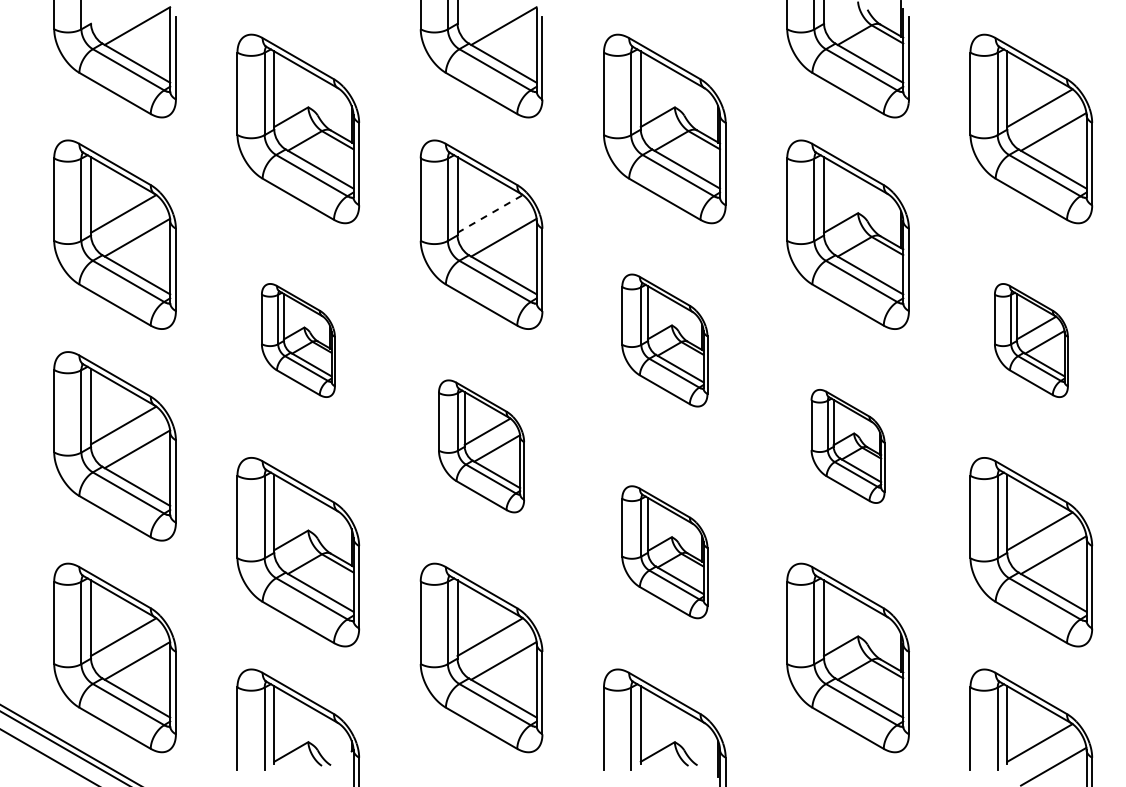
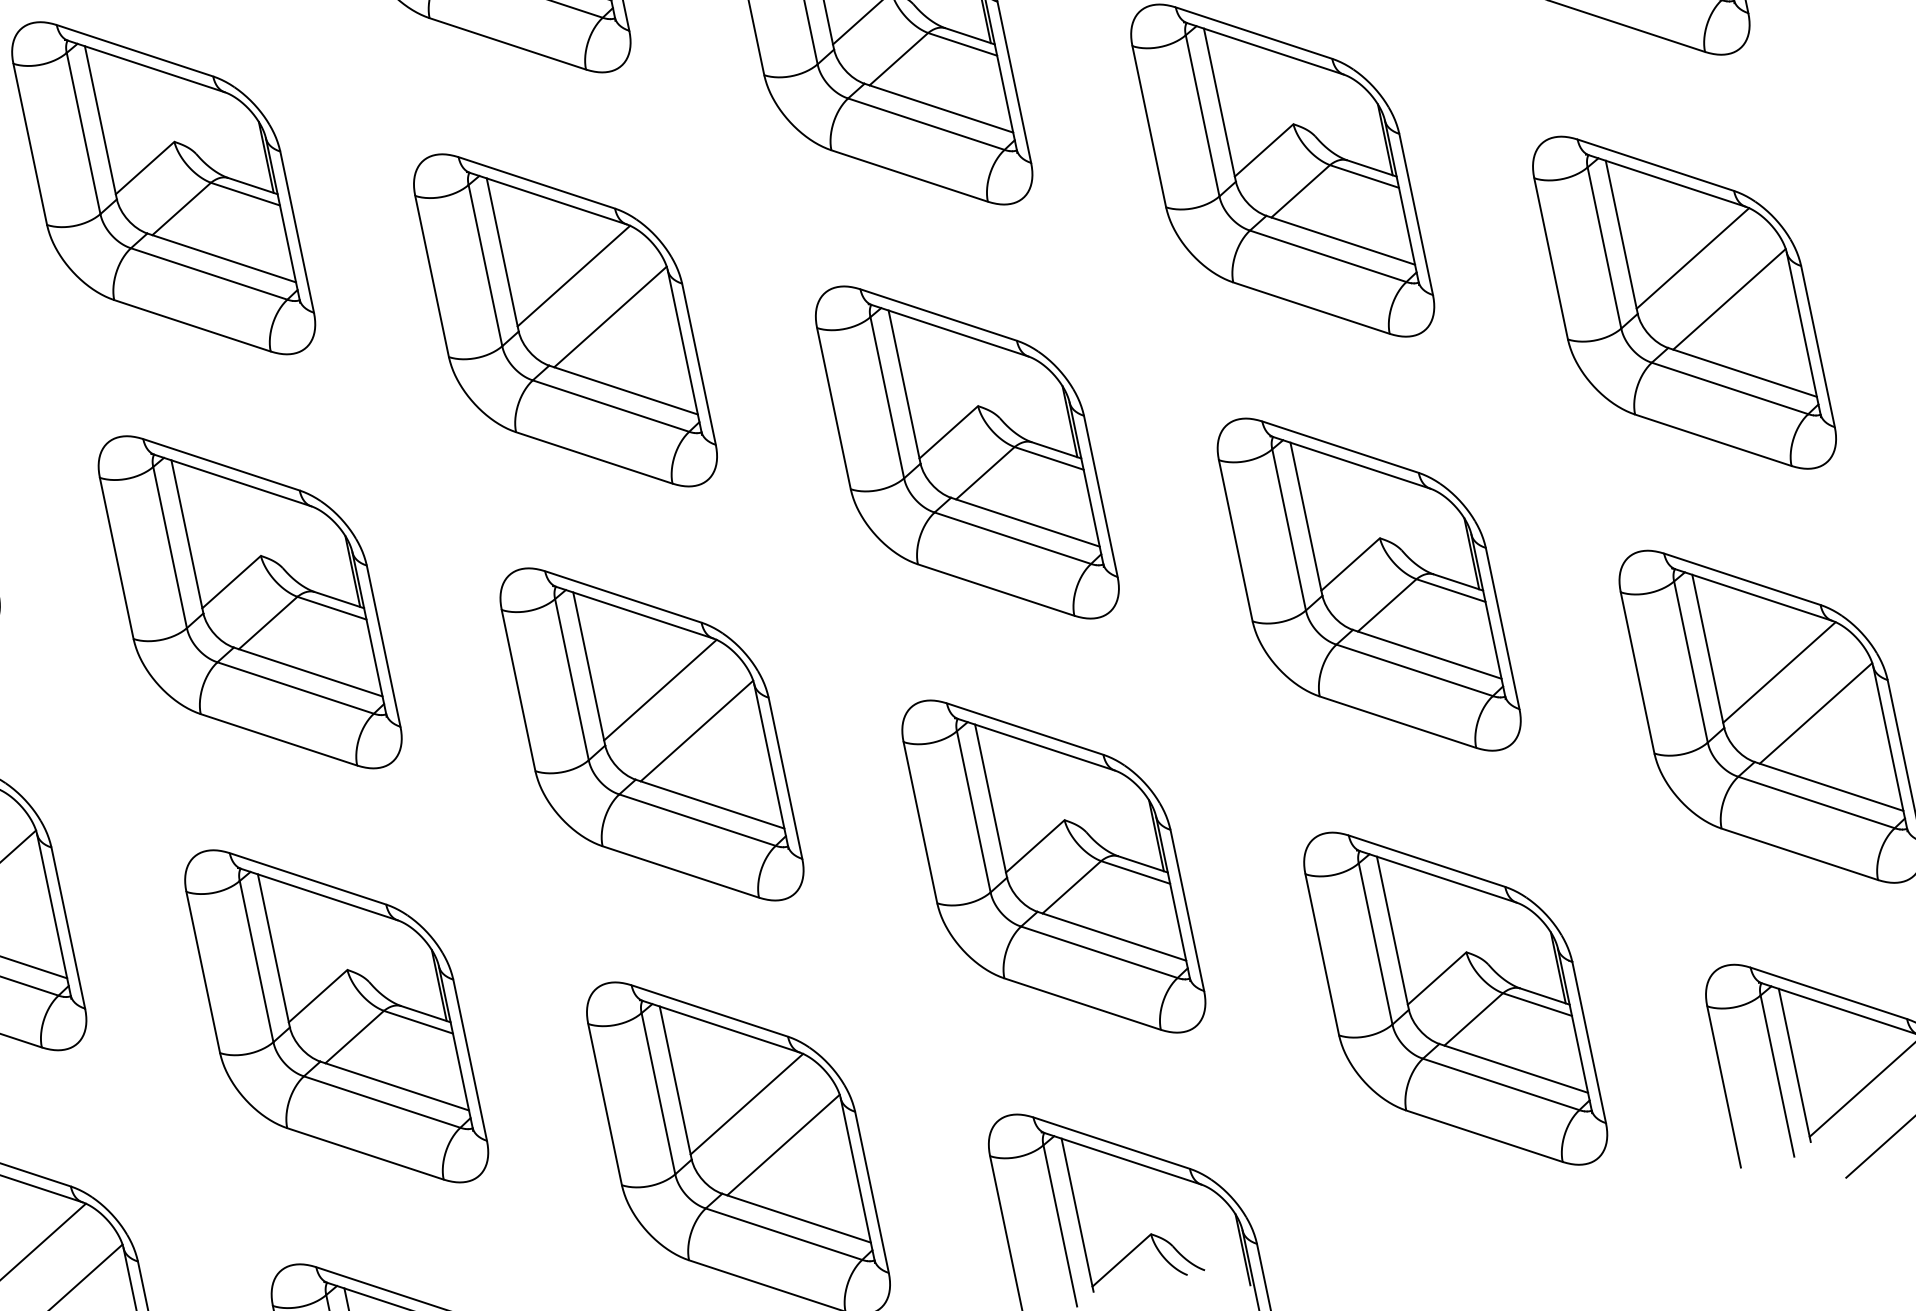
line: (490, 213) -> (574, 275), dashed -> solid
part: (298, 340) -> (250, 602), size x1.67
part: (664, 340) -> (966, 452), size x1.43
part: (1031, 340) -> (1684, 302), size x1.67
part: (481, 446) -> (651, 734), size x1.43
part: (847, 446) -> (1368, 585), size x1.67
part: (664, 552) -> (1053, 867), size x1.43

